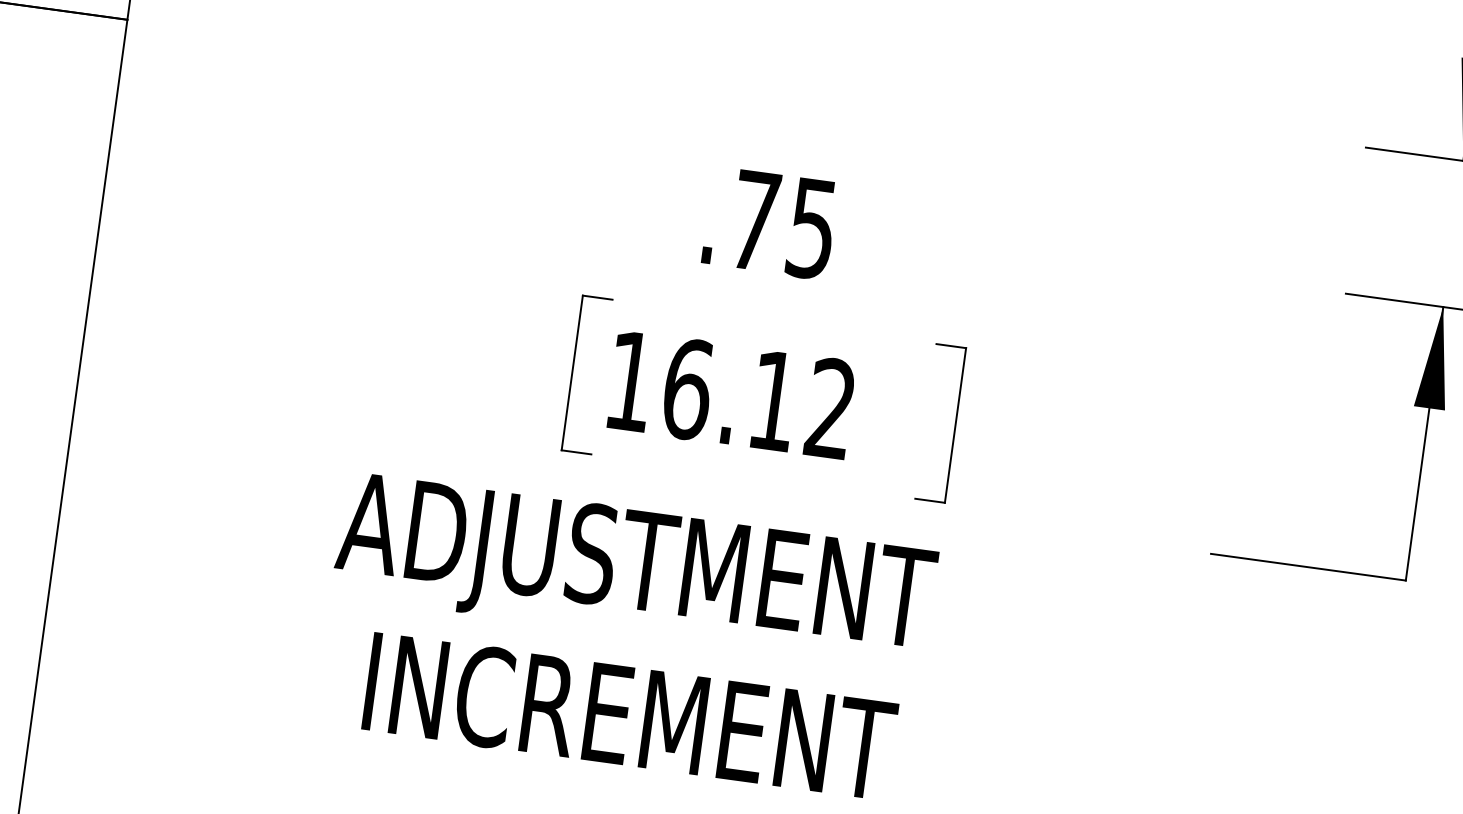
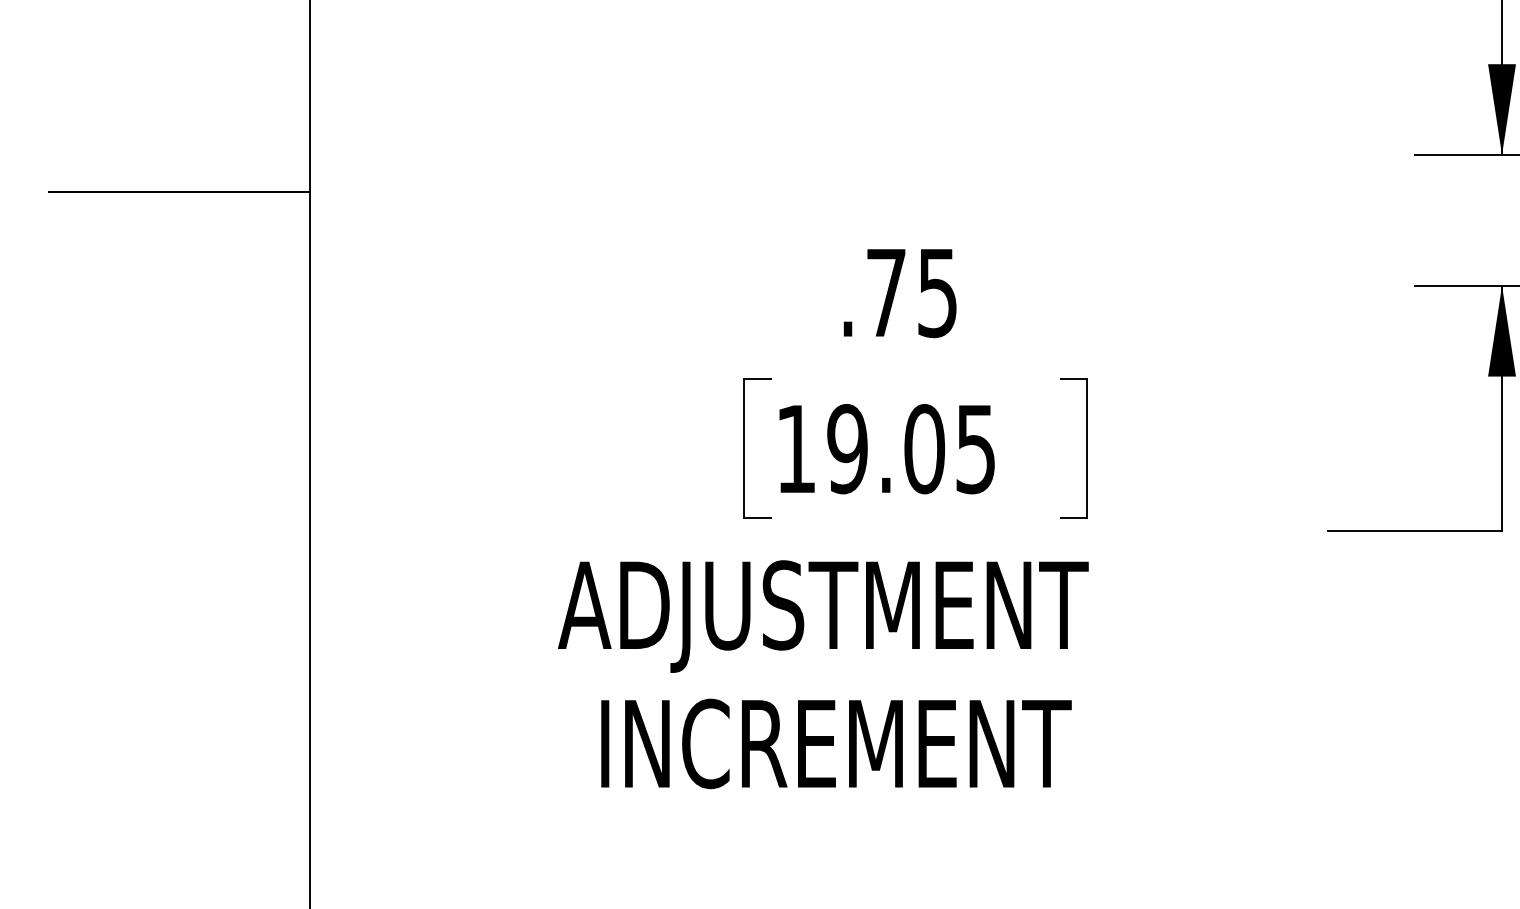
text: (757, 399) -> (910, 449), 16.12 -> 19.05

